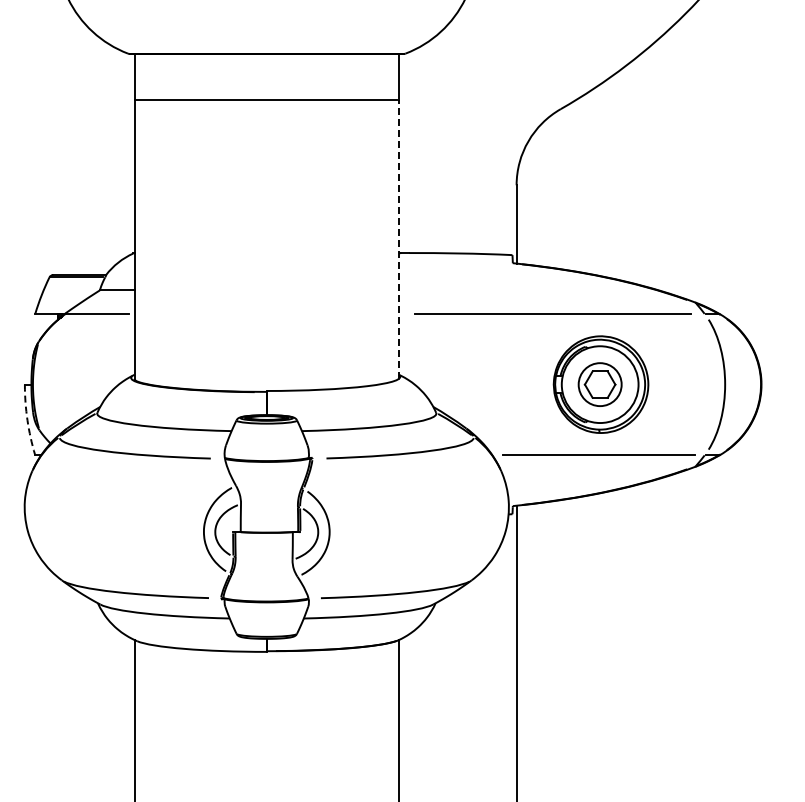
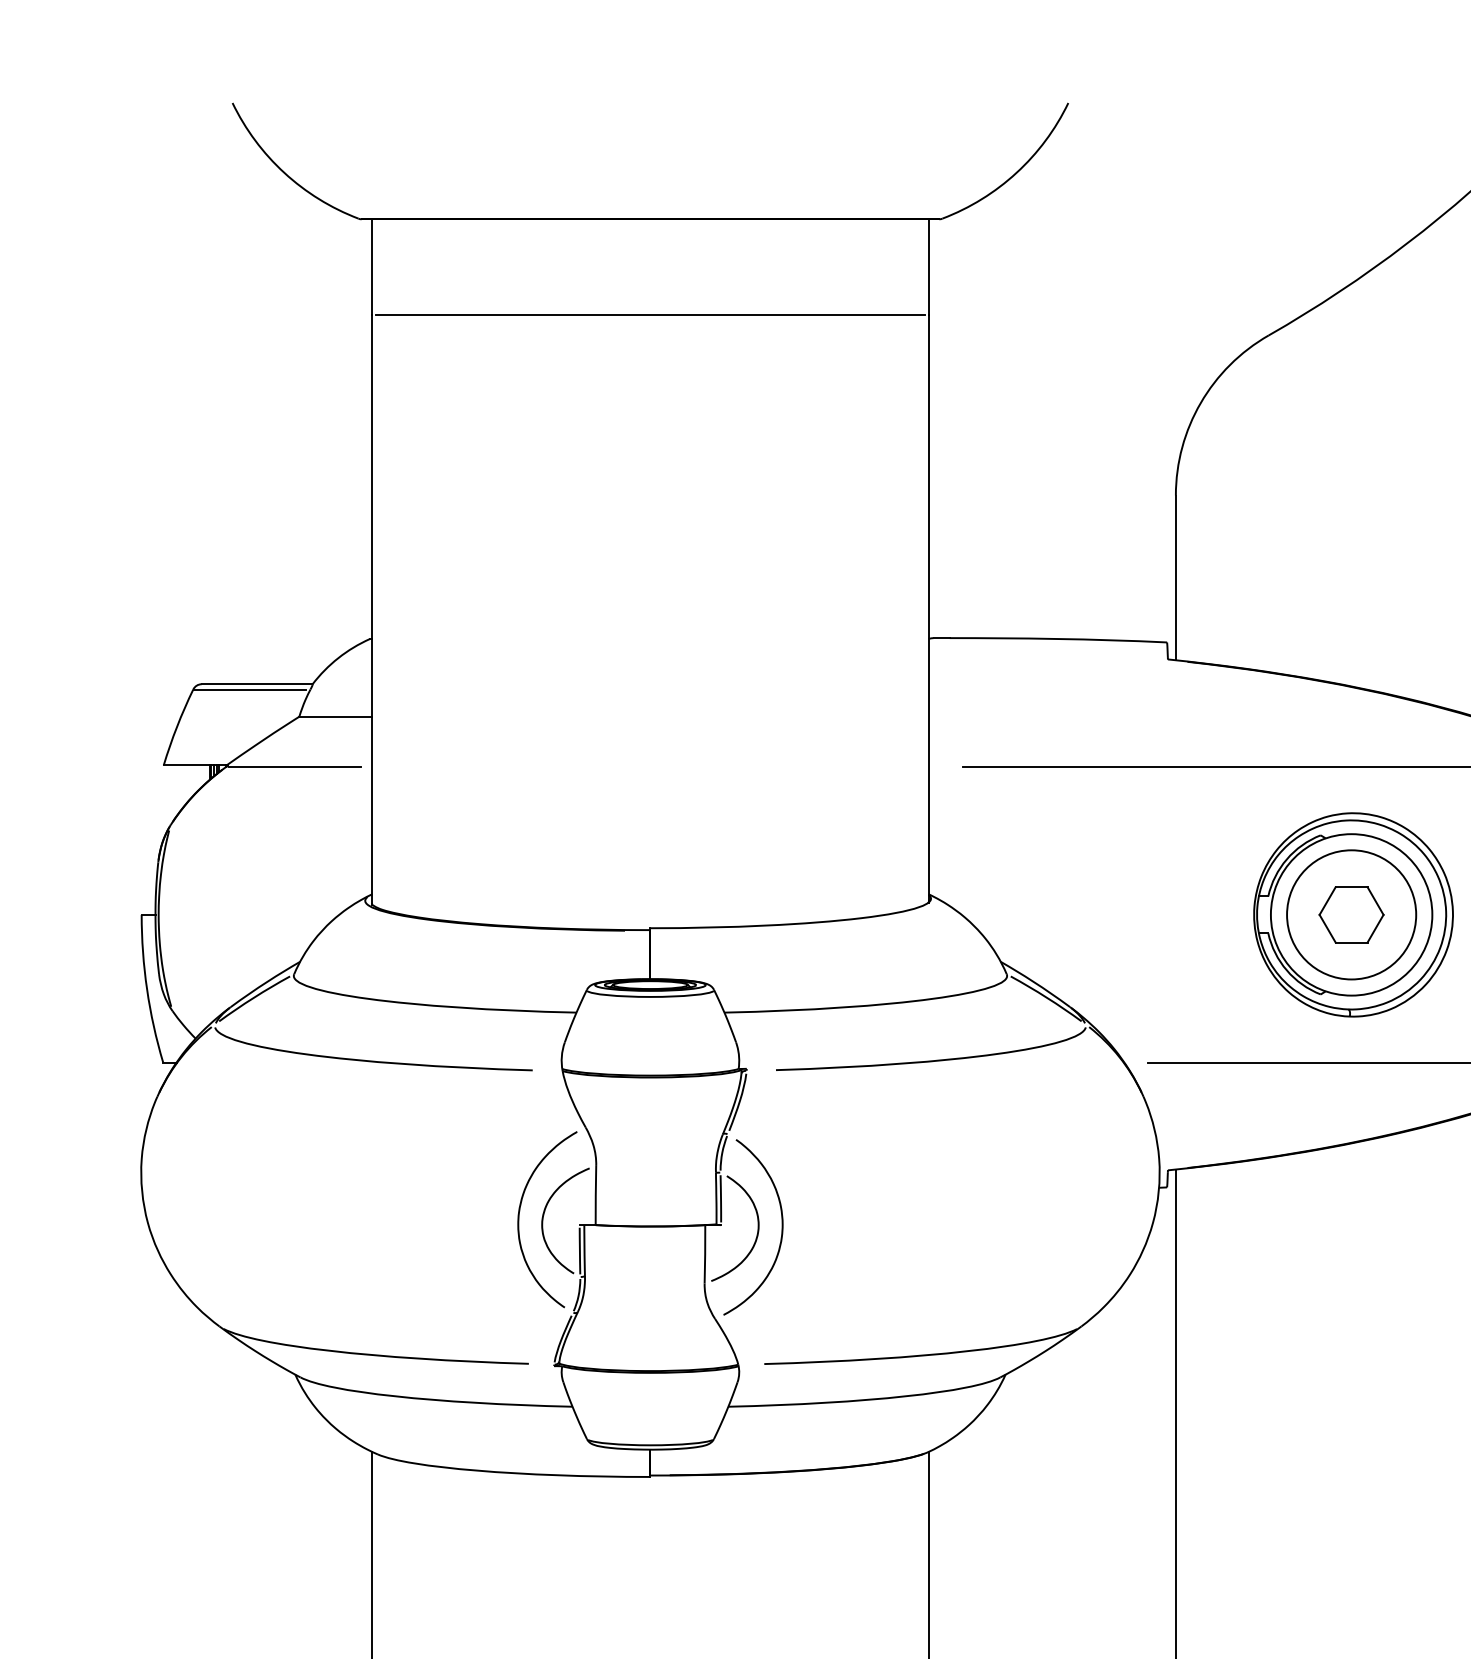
line: (399, 239) -> (929, 609), dashed -> solid
circle: (599, 384) -> (1350, 914), size x1.43
arc: (27, 420) -> (147, 990), dashed -> solid

